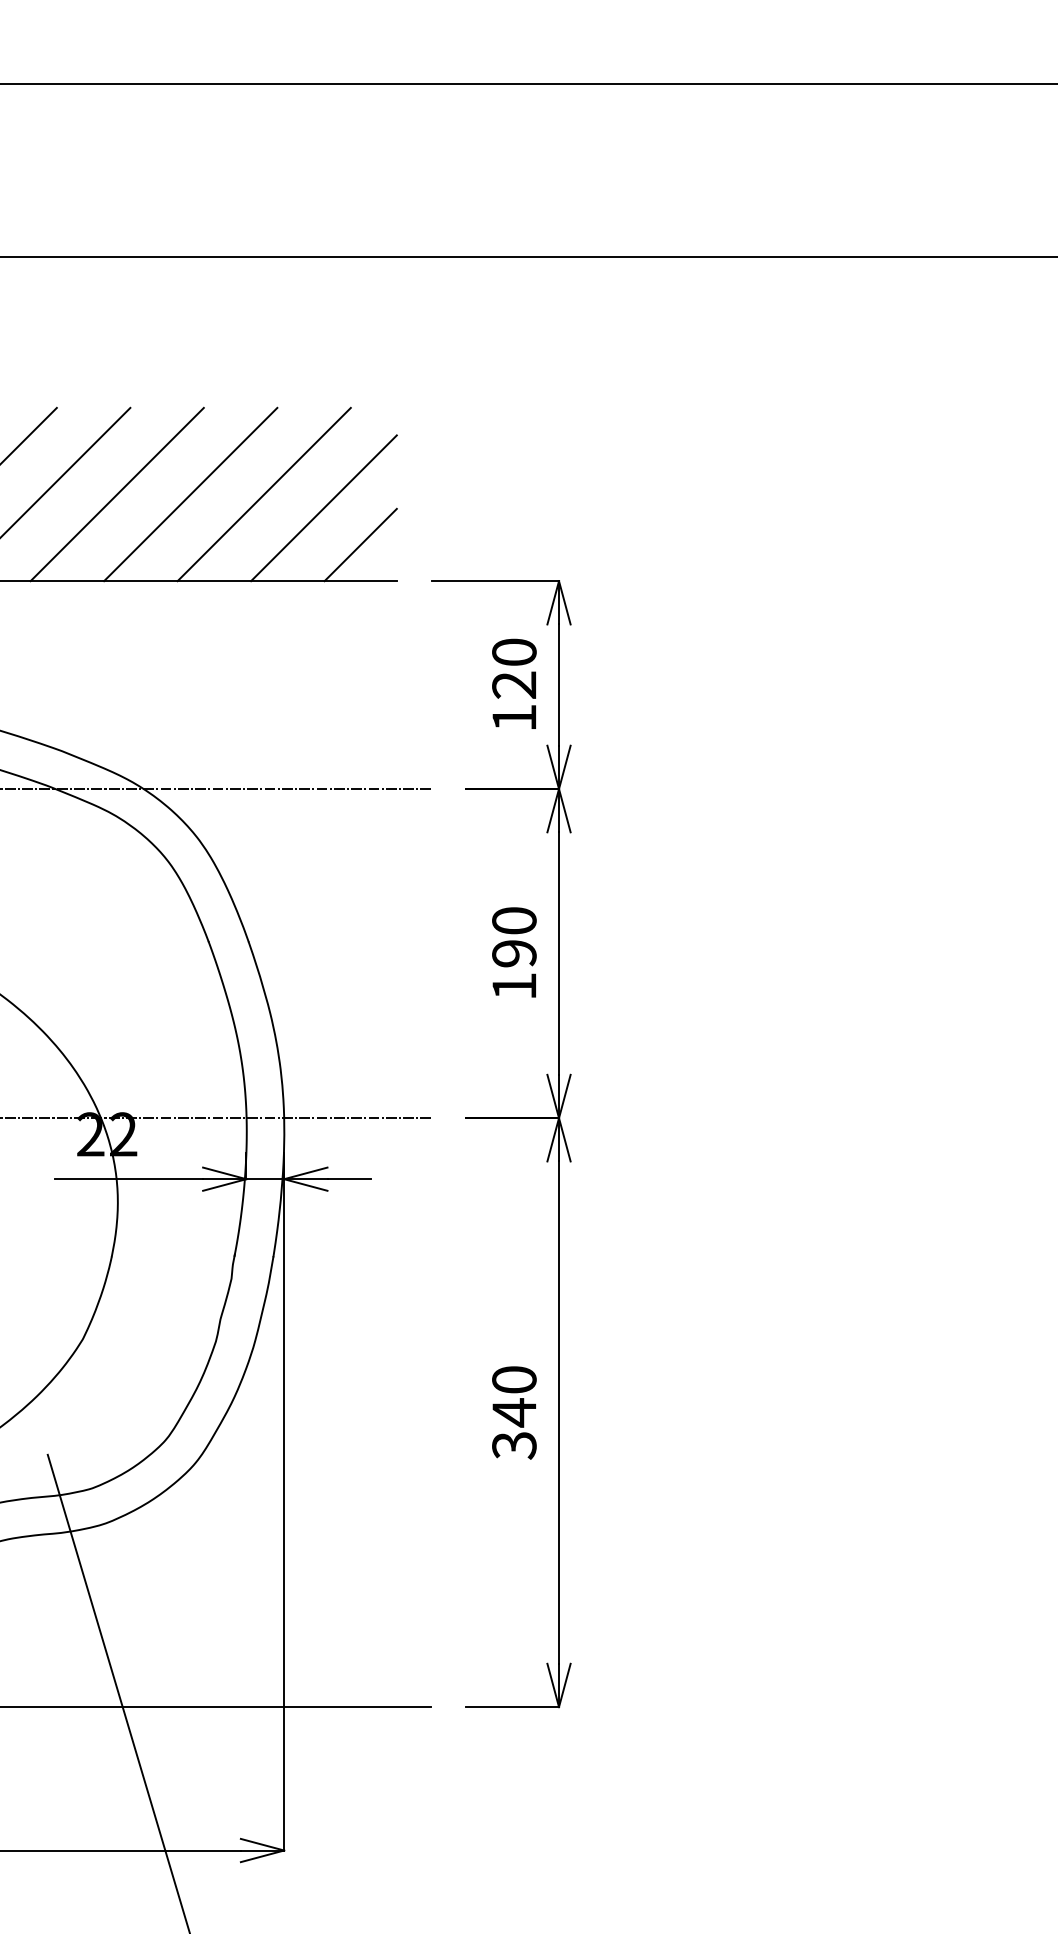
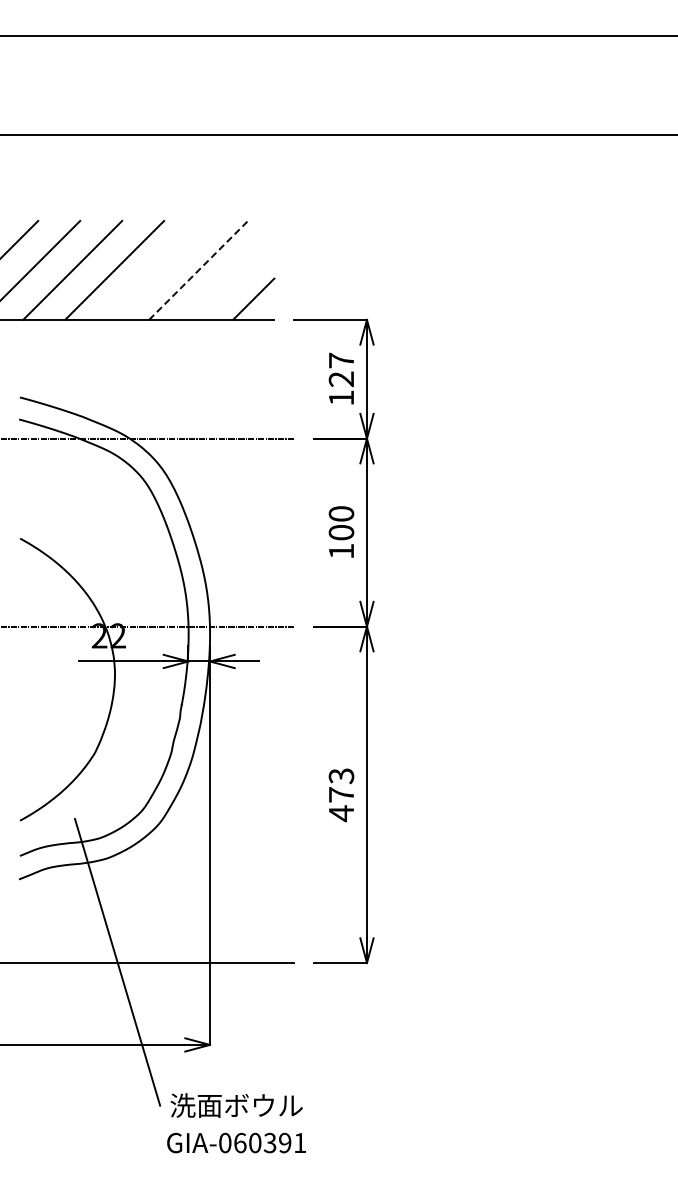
line: (190, 492) -> (156, 269), removed
line: (264, 494) -> (198, 270), solid -> dashed
line: (323, 506) -> (232, 277), removed
text: (514, 652) -> (341, 360), 120 -> 127
text: (514, 953) -> (341, 532), 190 -> 100
text: (514, 1413) -> (341, 795), 340 -> 473

